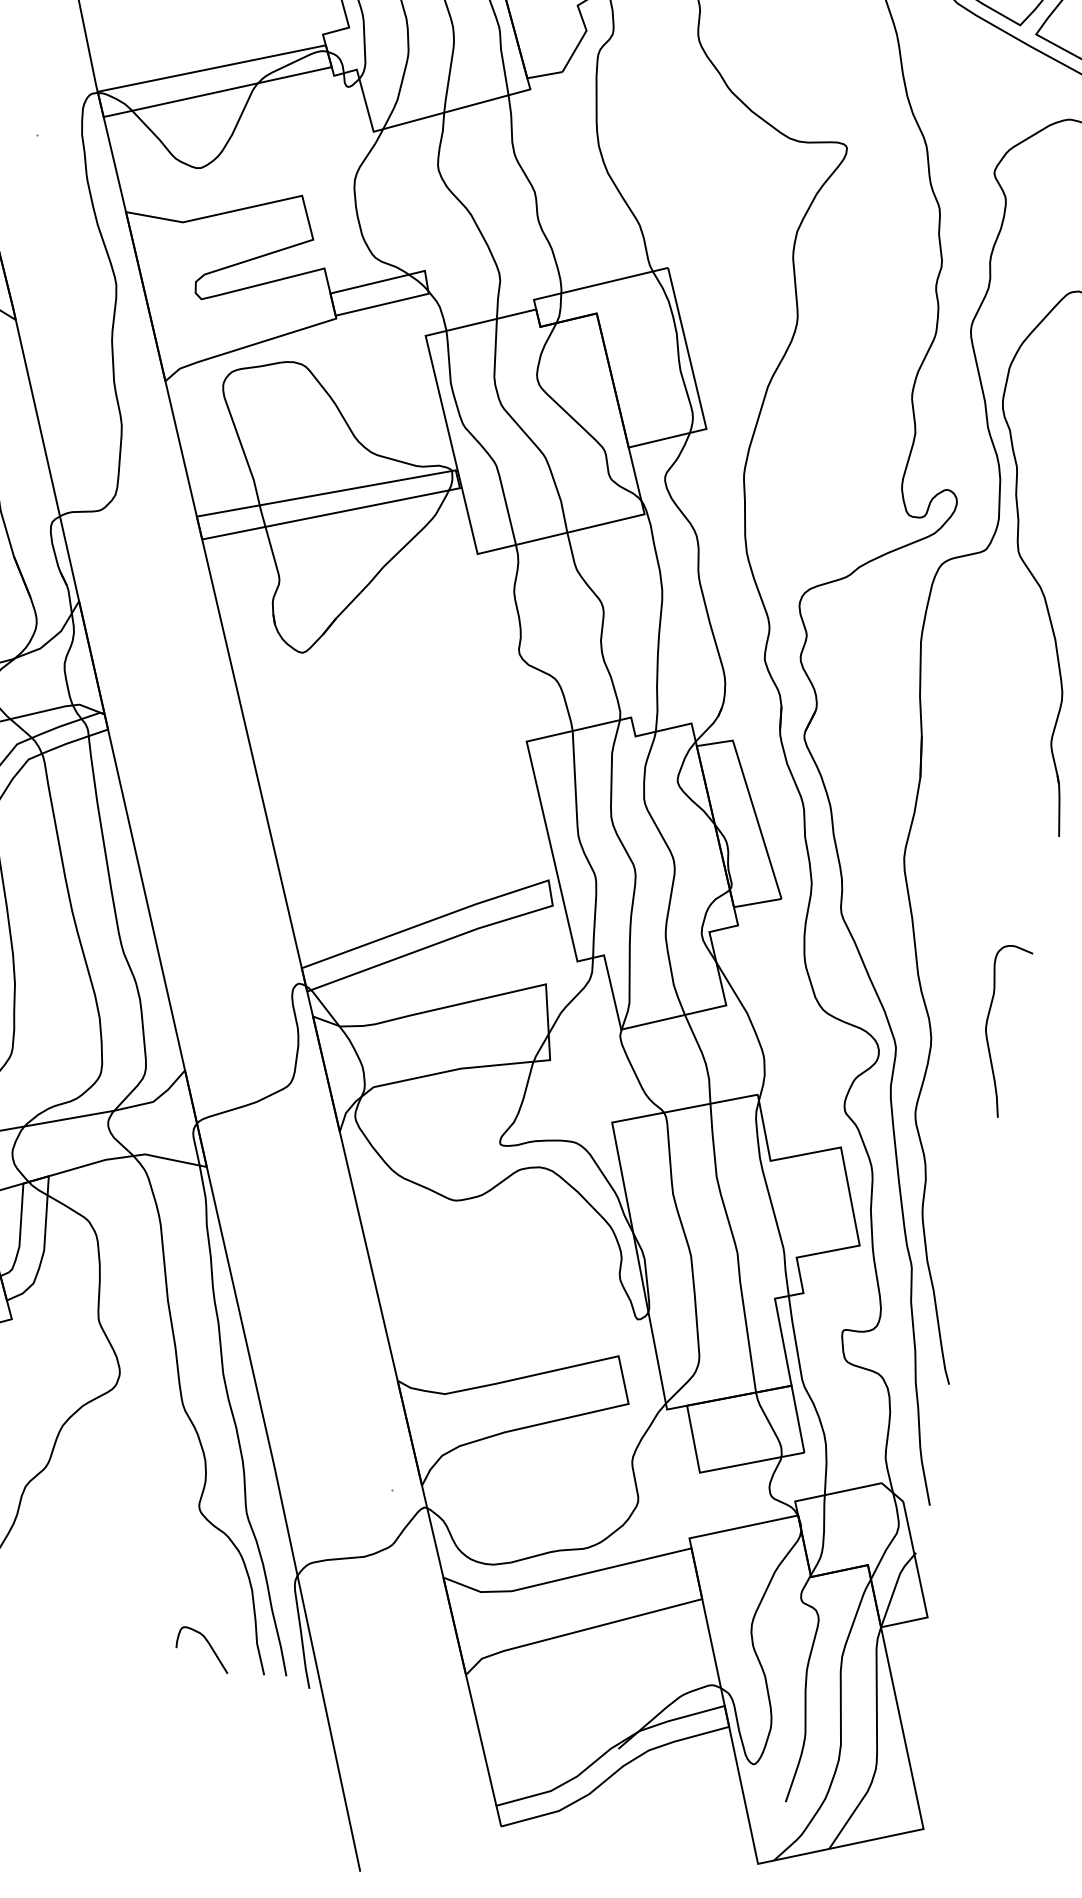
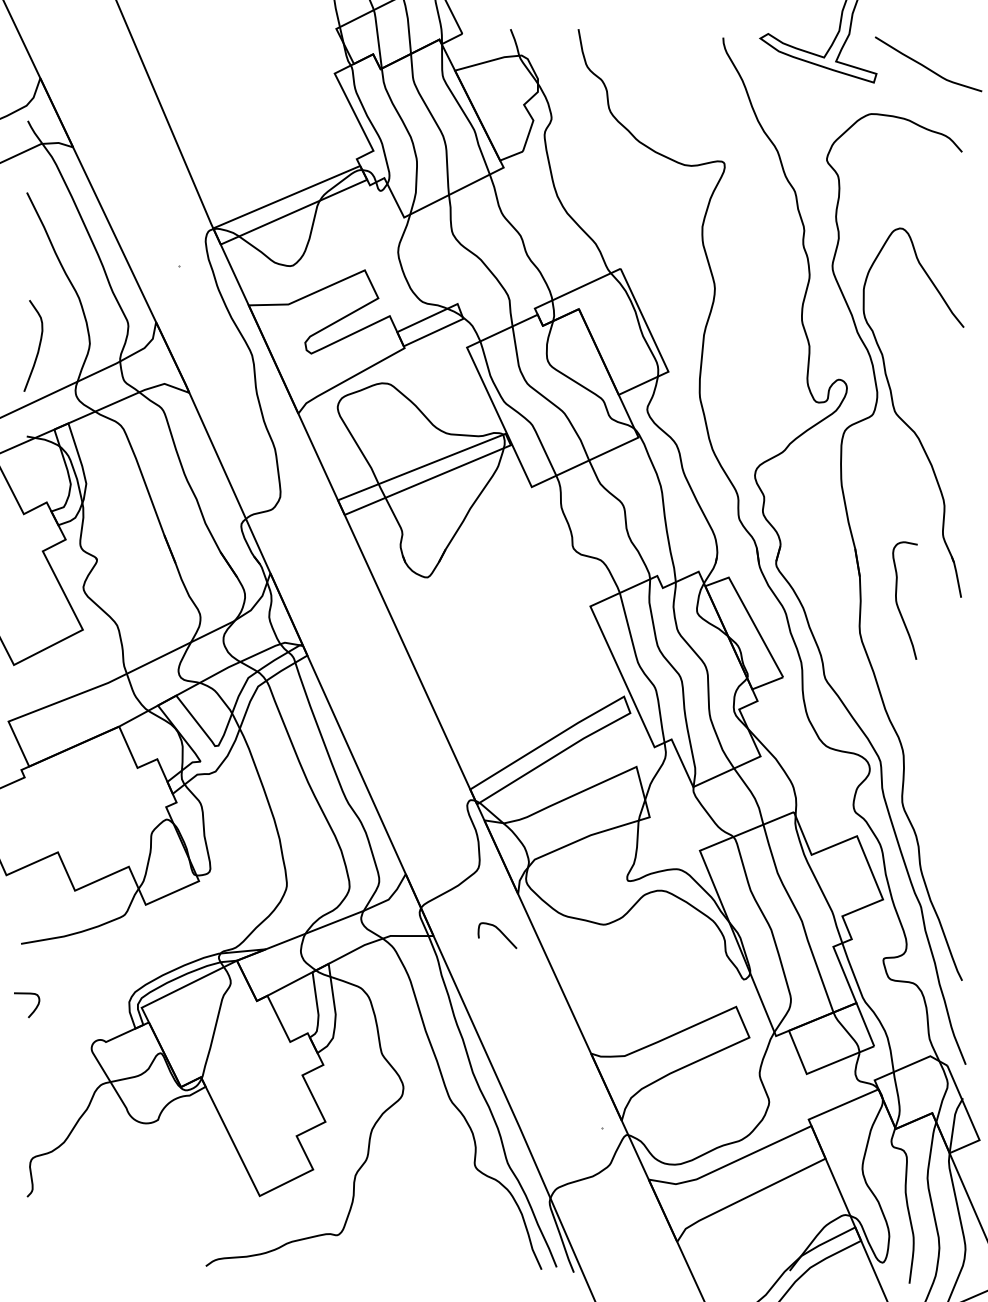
curve: (988, 1027) -> (897, 600), moved
curve: (208, 1645) -> (500, 932), moved

